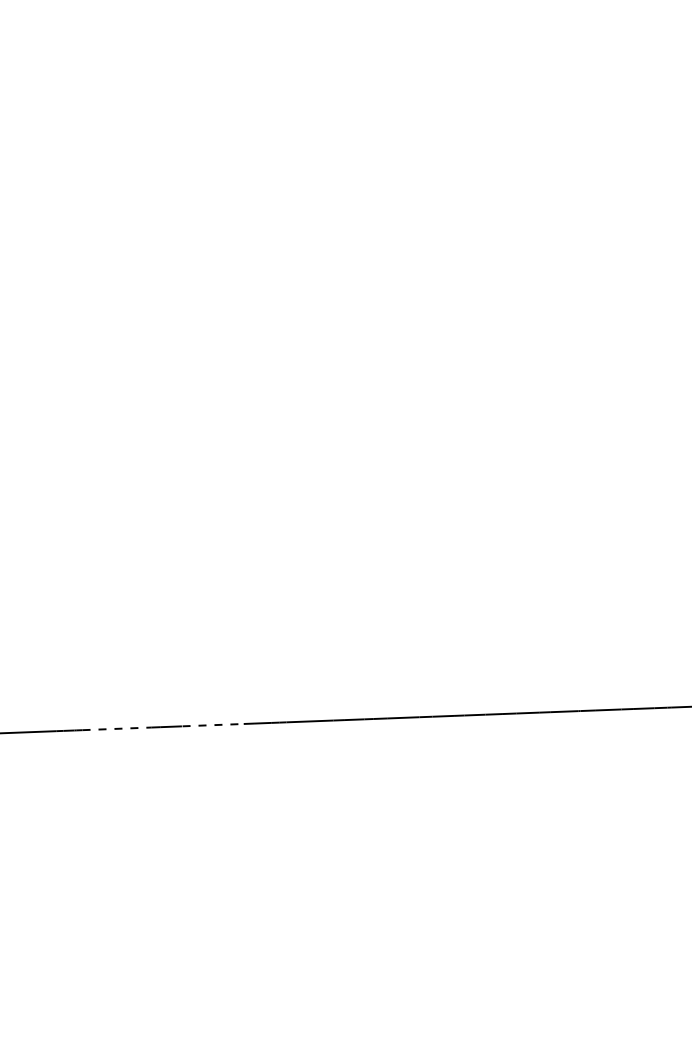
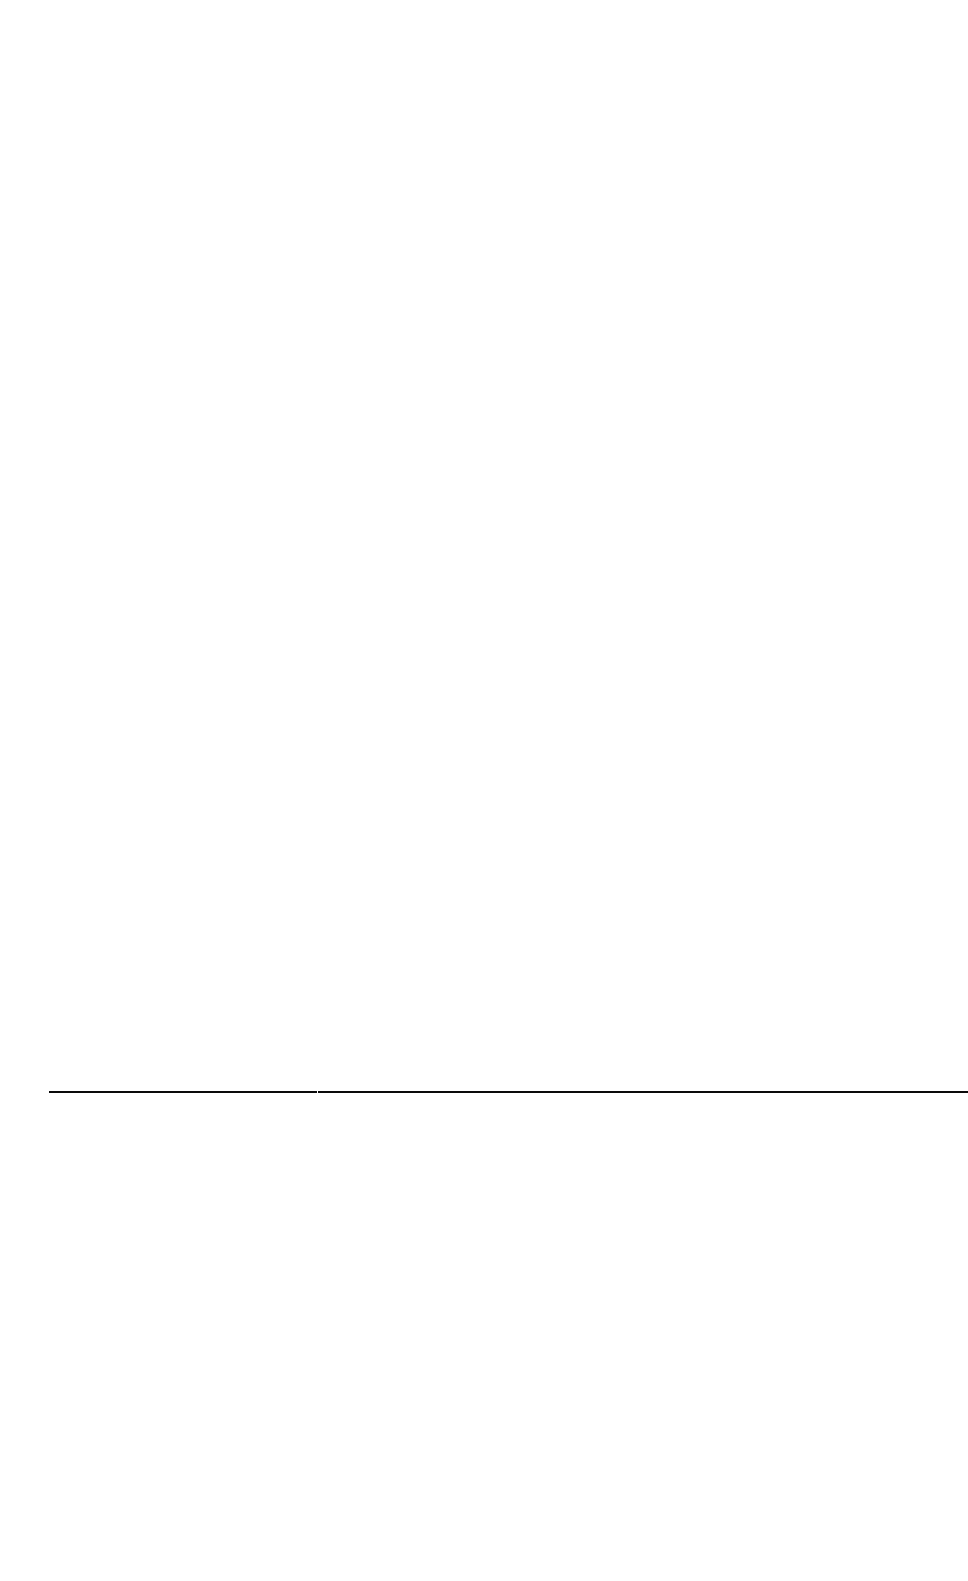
line: (212, 725) -> (355, 1092), dashed -> solid
line: (117, 728) -> (237, 1092), dashed -> solid

